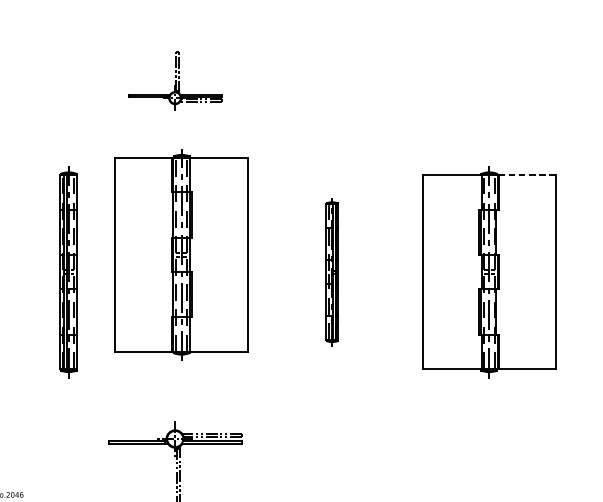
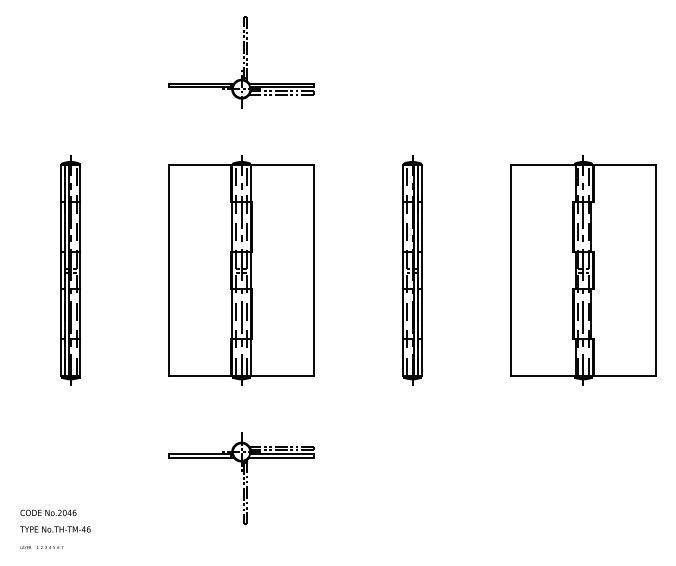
part: (175, 80) -> (241, 62), size x1.43
line: (527, 175) -> (624, 165), dashed -> solid
part: (181, 254) -> (241, 270), moved
part: (68, 272) -> (70, 270), moved
part: (332, 272) -> (412, 270), size x1.43

